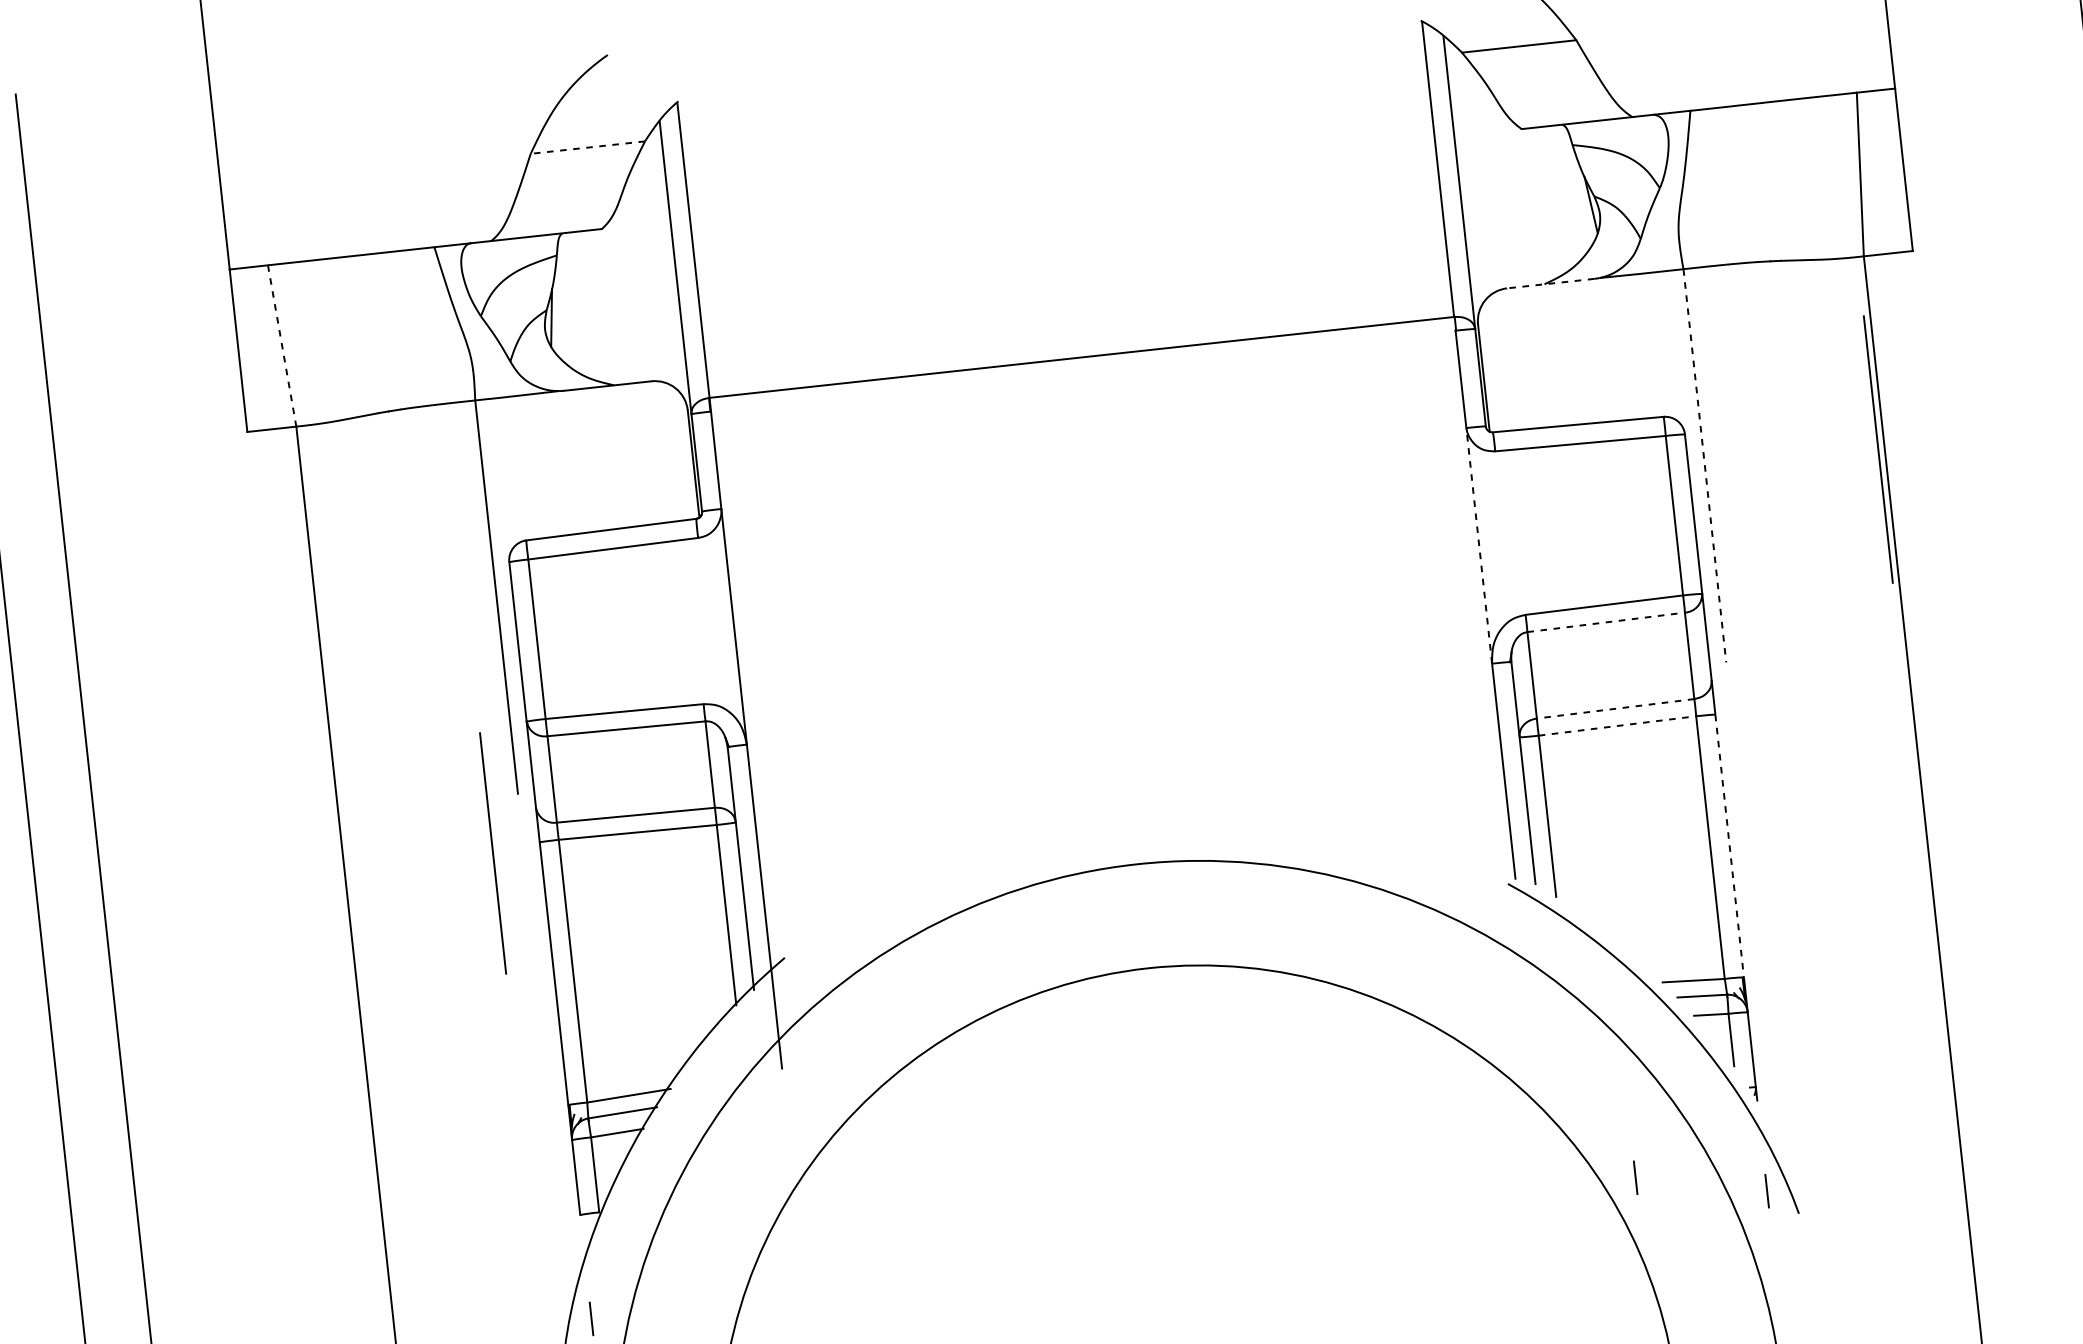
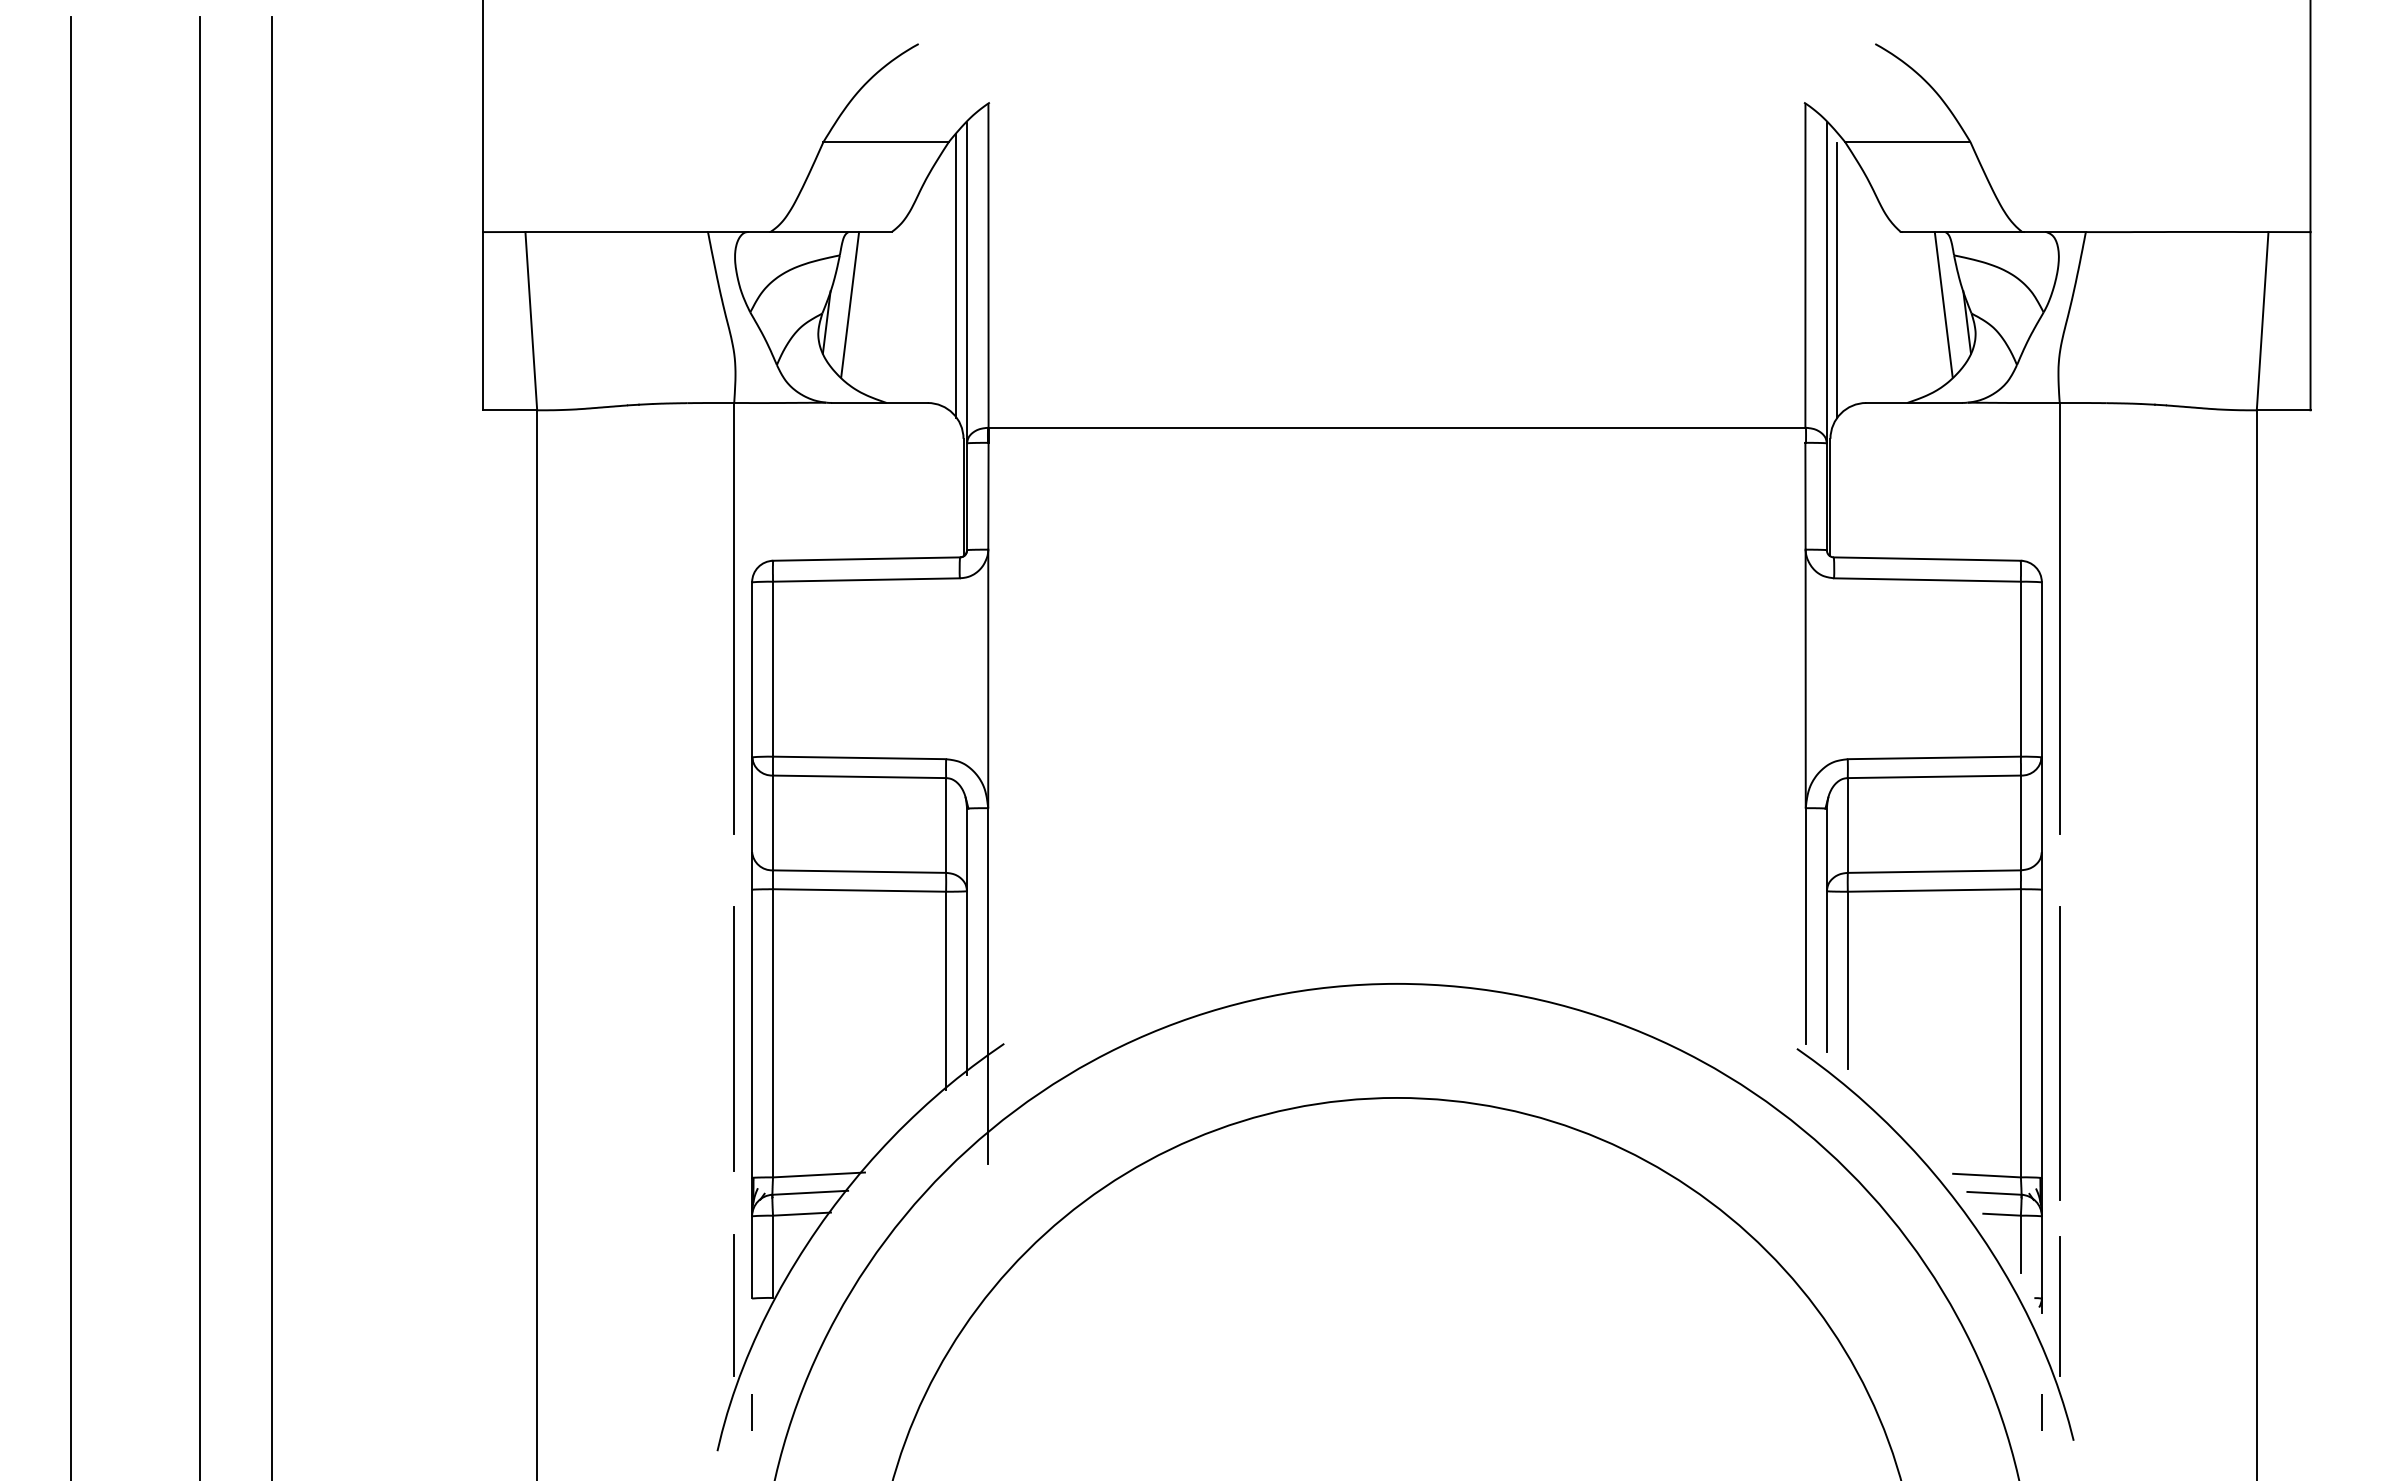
line: (588, 147) -> (886, 142), dashed -> solid
line: (1468, 178) -> (1837, 279), added
line: (1567, 190) -> (1943, 304), added
line: (665, 262) -> (956, 275), added
line: (1551, 284) -> (1914, 403), dashed -> solid
line: (571, 299) -> (850, 304), added
line: (282, 346) -> (531, 321), dashed -> solid
line: (1878, 449) -> (2059, 1053), moved
line: (1704, 465) -> (2059, 618), dashed -> solid
line: (1479, 545) -> (1805, 678), dashed -> solid
line: (1606, 622) -> (1934, 776), dashed -> solid
line: (1615, 708) -> (1934, 871), dashed -> solid
line: (1617, 725) -> (1934, 890), dashed -> solid
line: (1729, 846) -> (2041, 1034), dashed -> solid
line: (492, 852) -> (733, 1038), moved
line: (1772, 1092) -> (2059, 1306), added
line: (1635, 1177) -> (1900, 1382), removed
line: (564, 1223) -> (734, 1305), added

